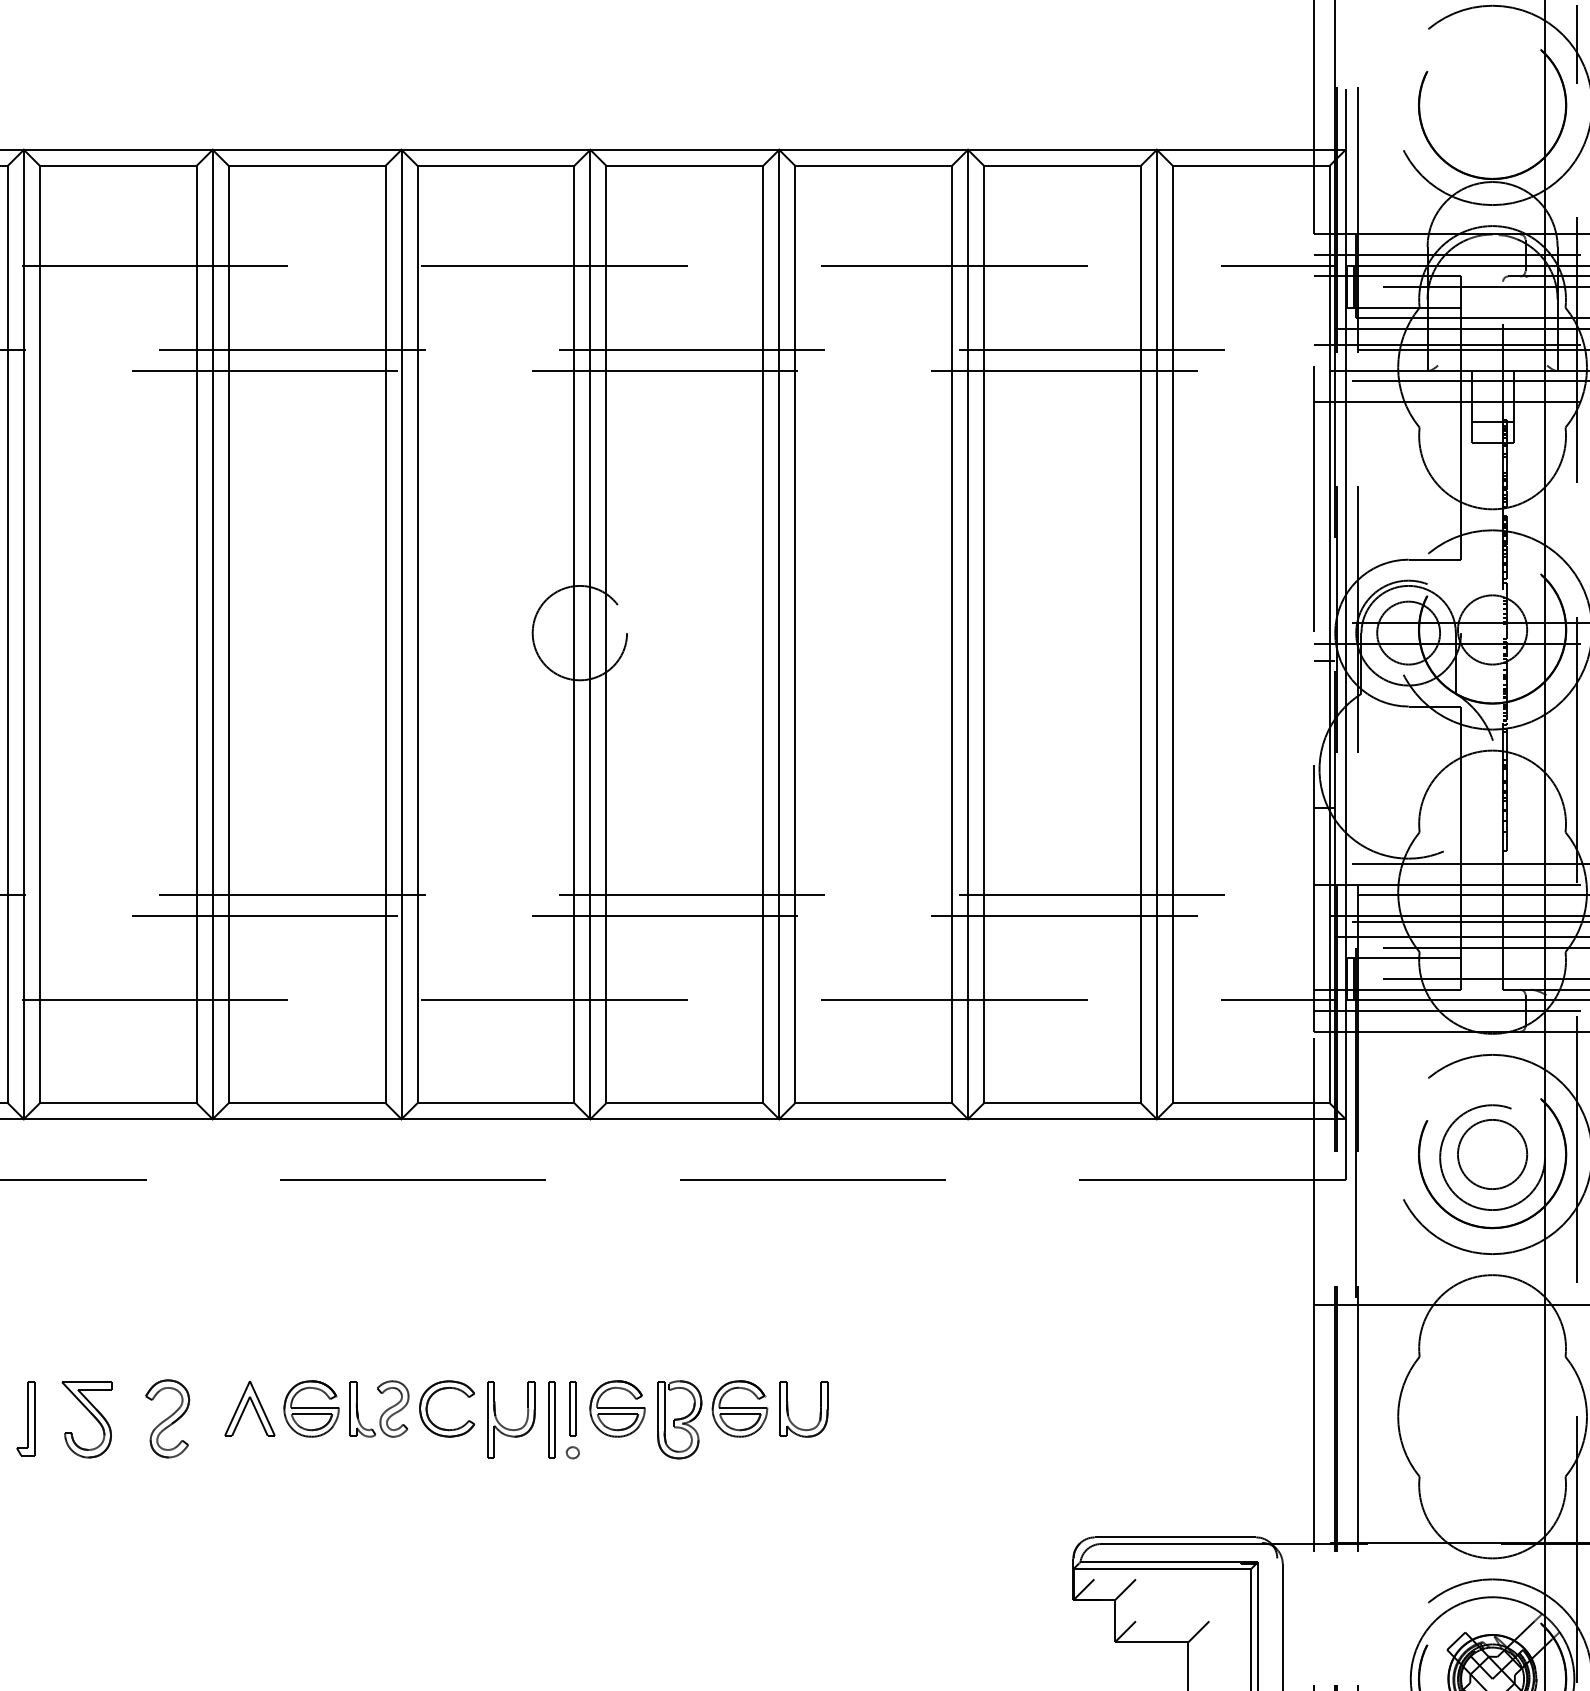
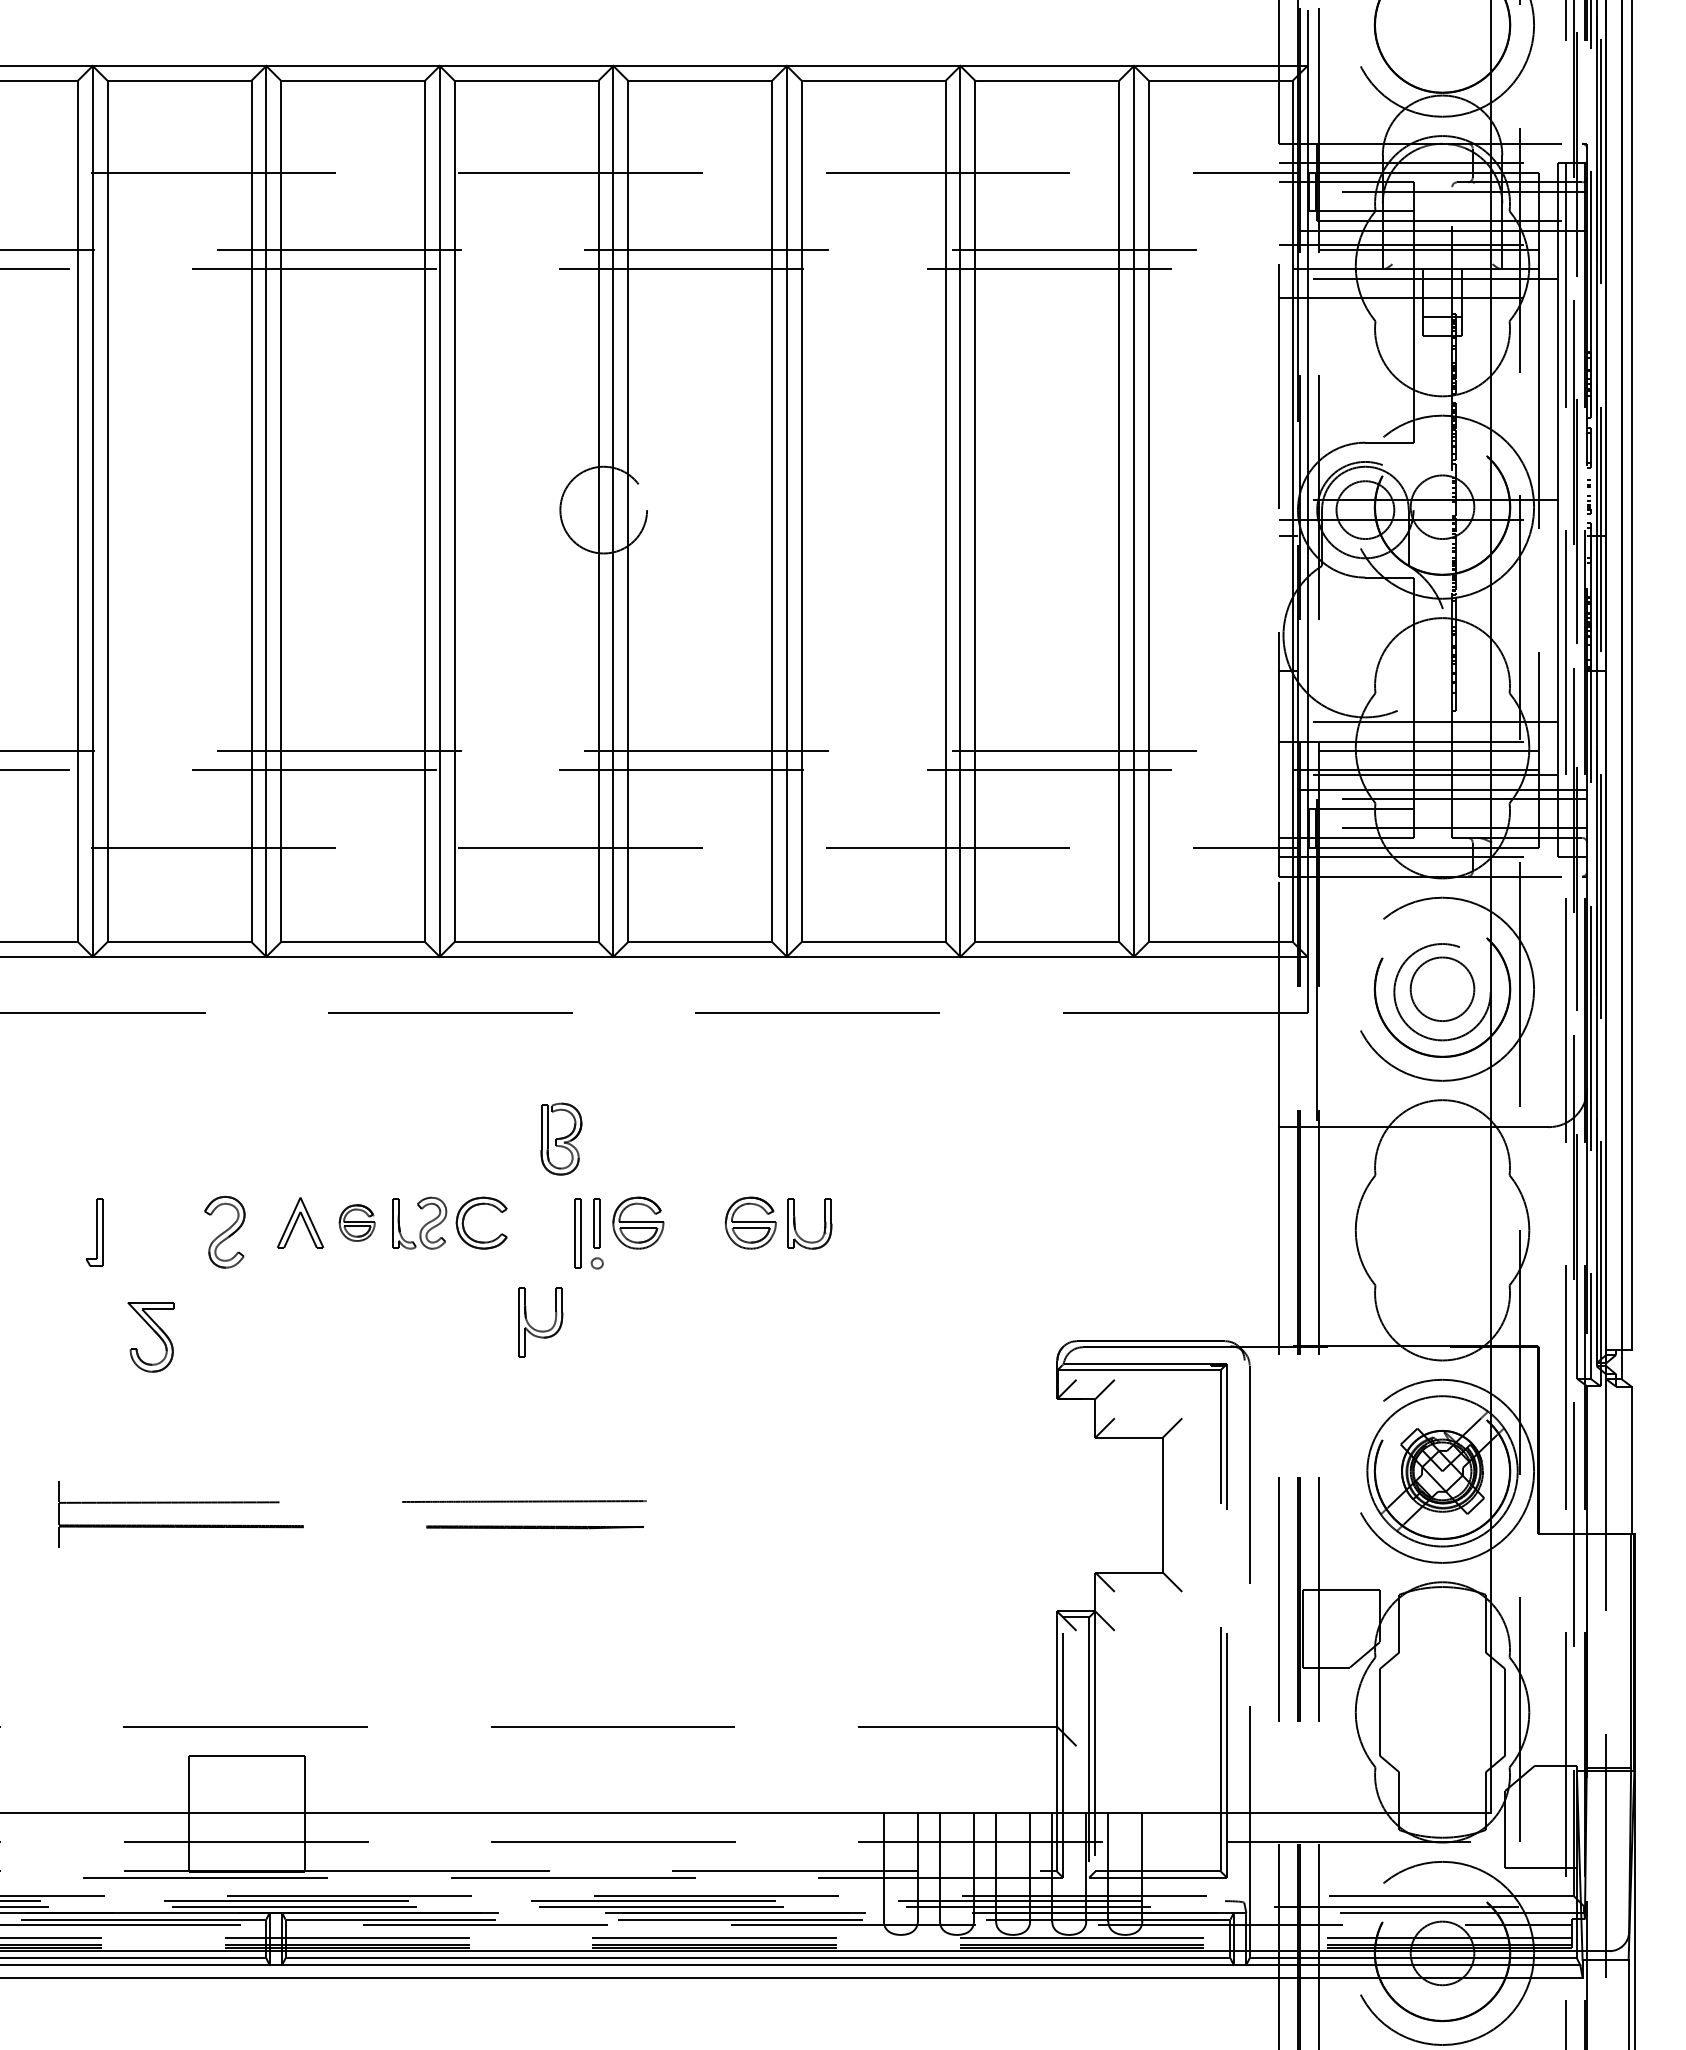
part: (311, 1408) -> (357, 1222), size x0.7
part: (91, 1414) -> (154, 1332), moved
part: (679, 1419) -> (561, 1138), moved
part: (507, 1427) -> (537, 1329), moved

